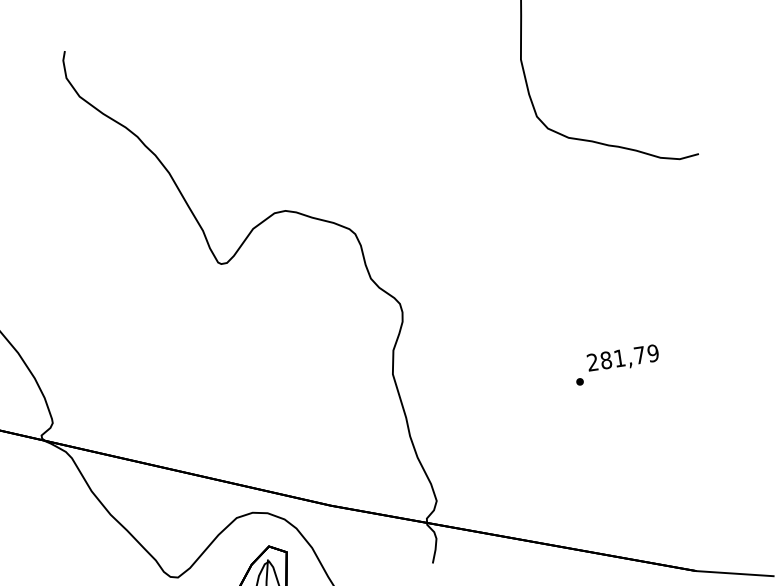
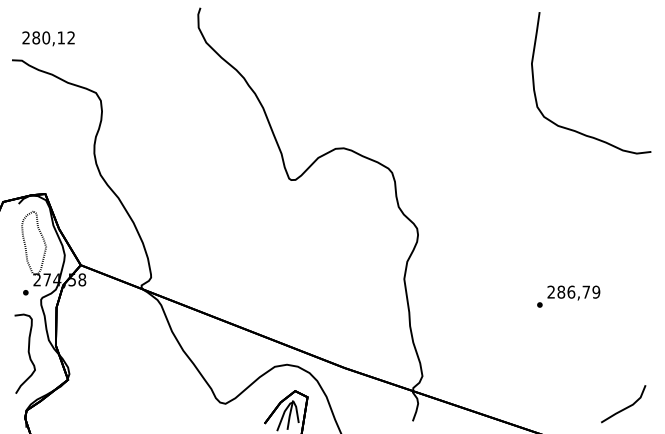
text: (619, 357) -> (571, 291), 281,79 -> 286,79
line: (715, 502) -> (625, 407), added

